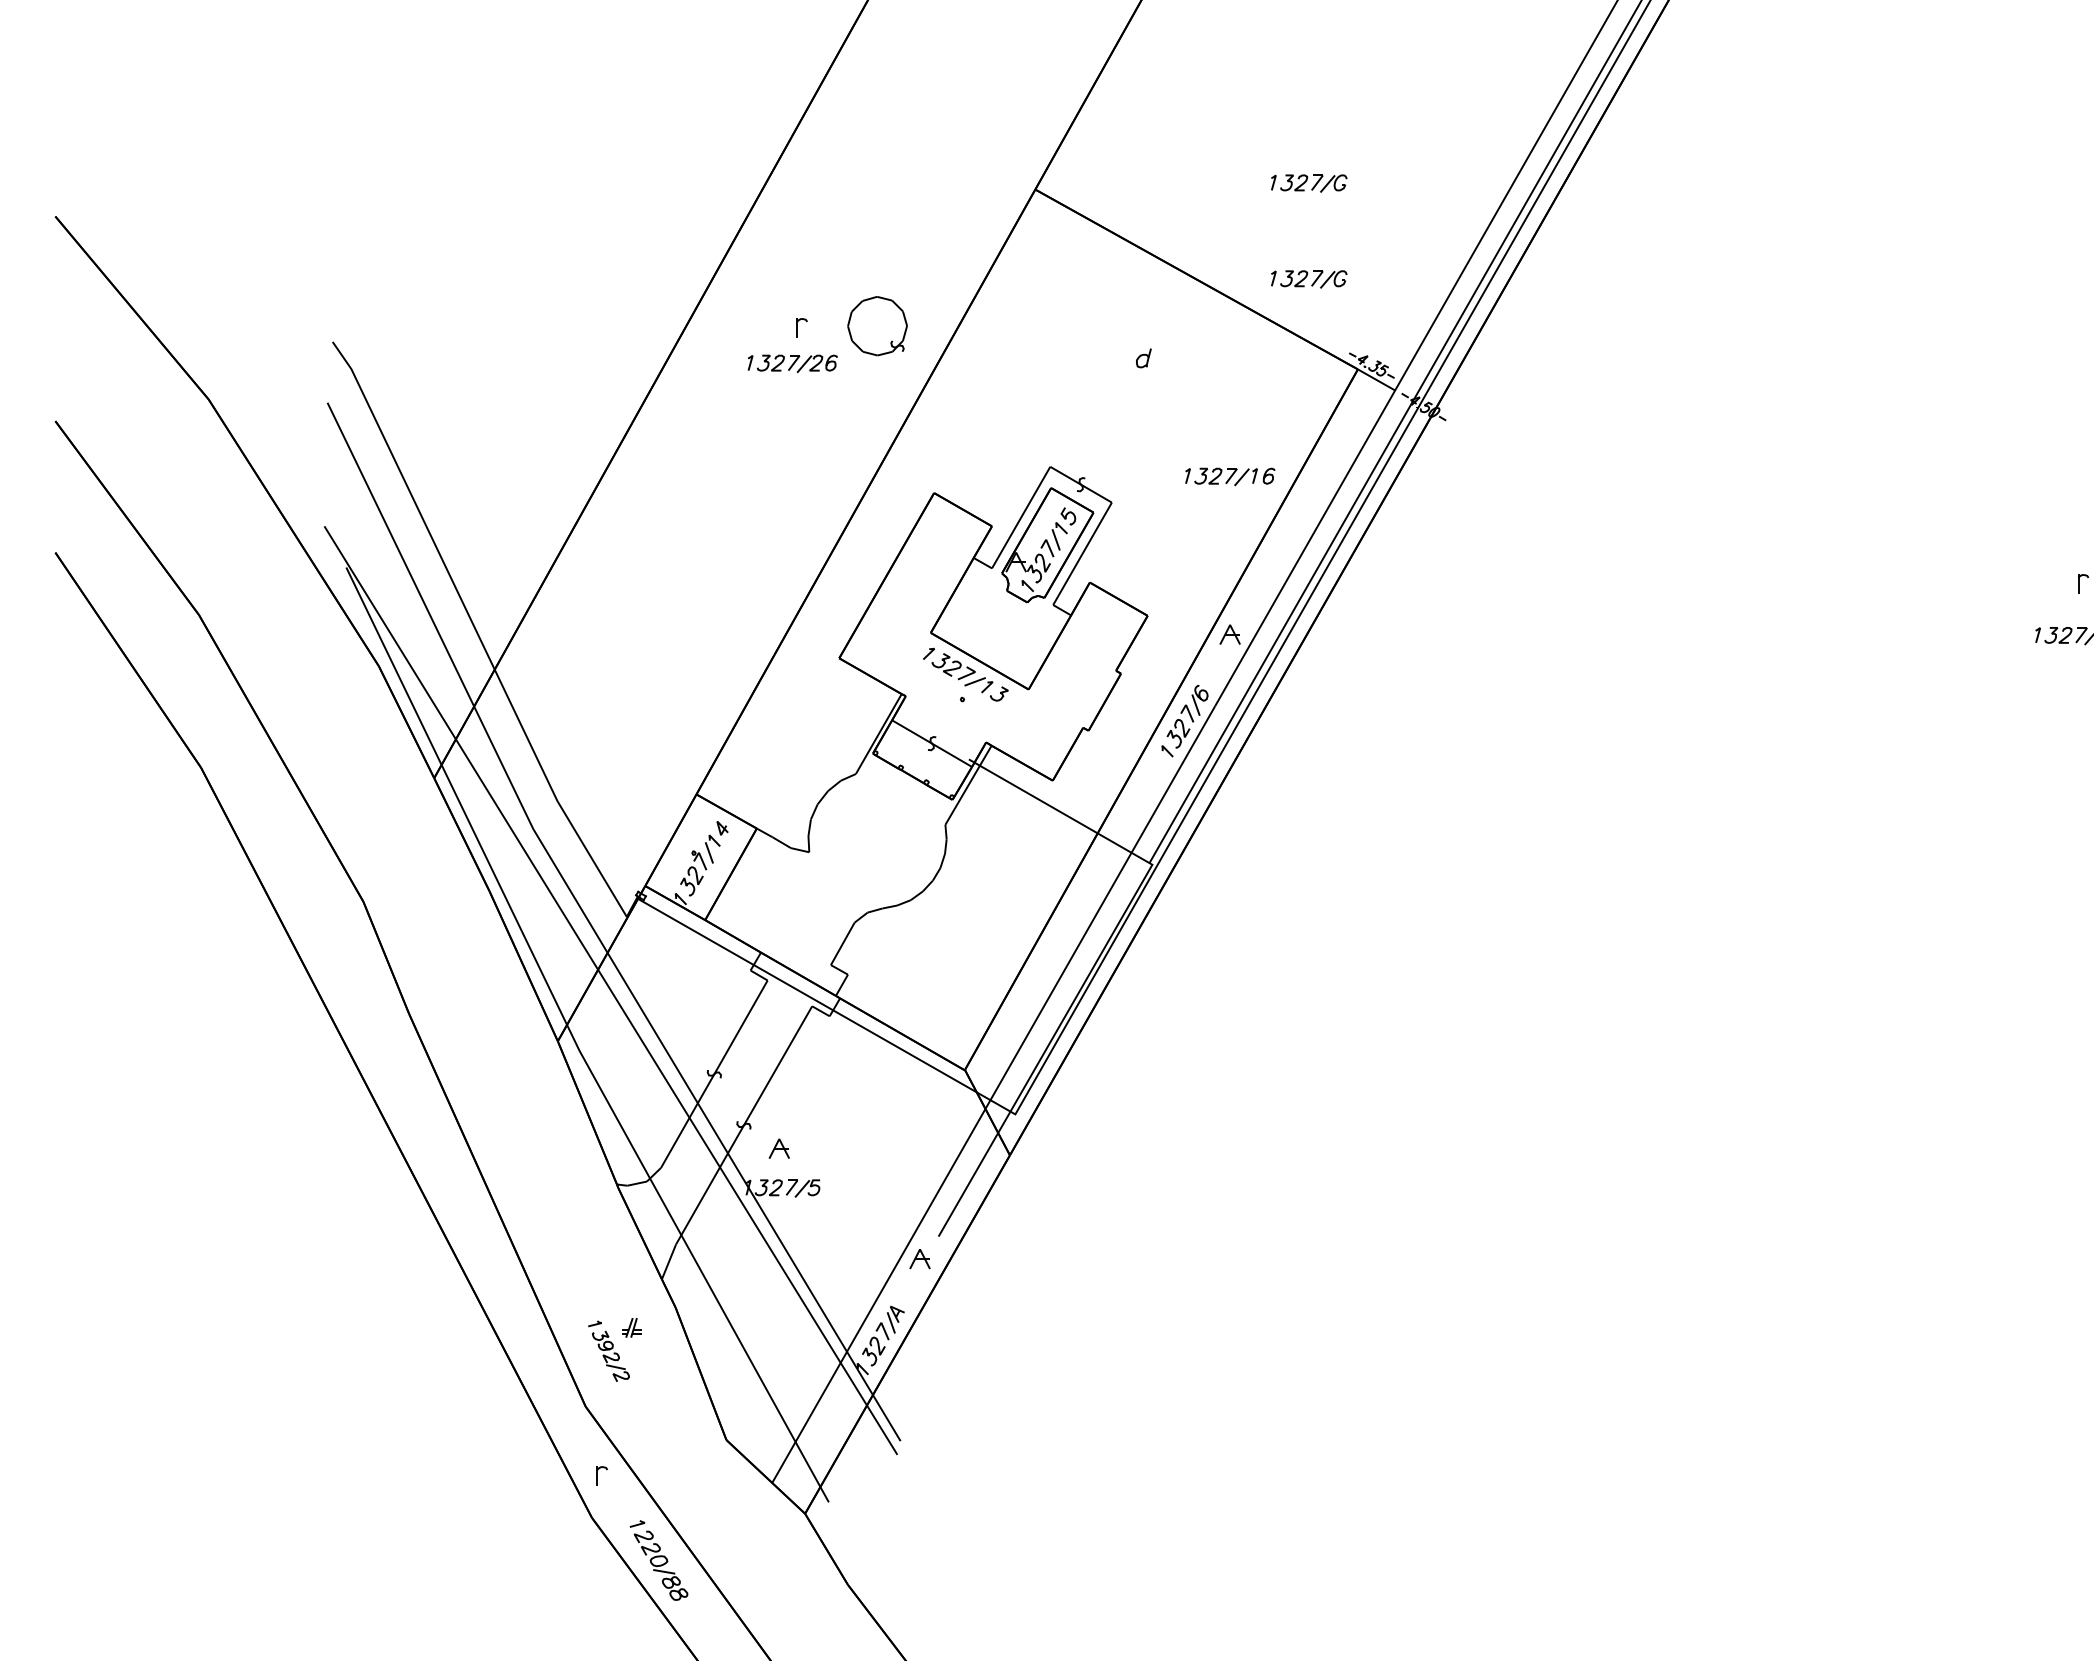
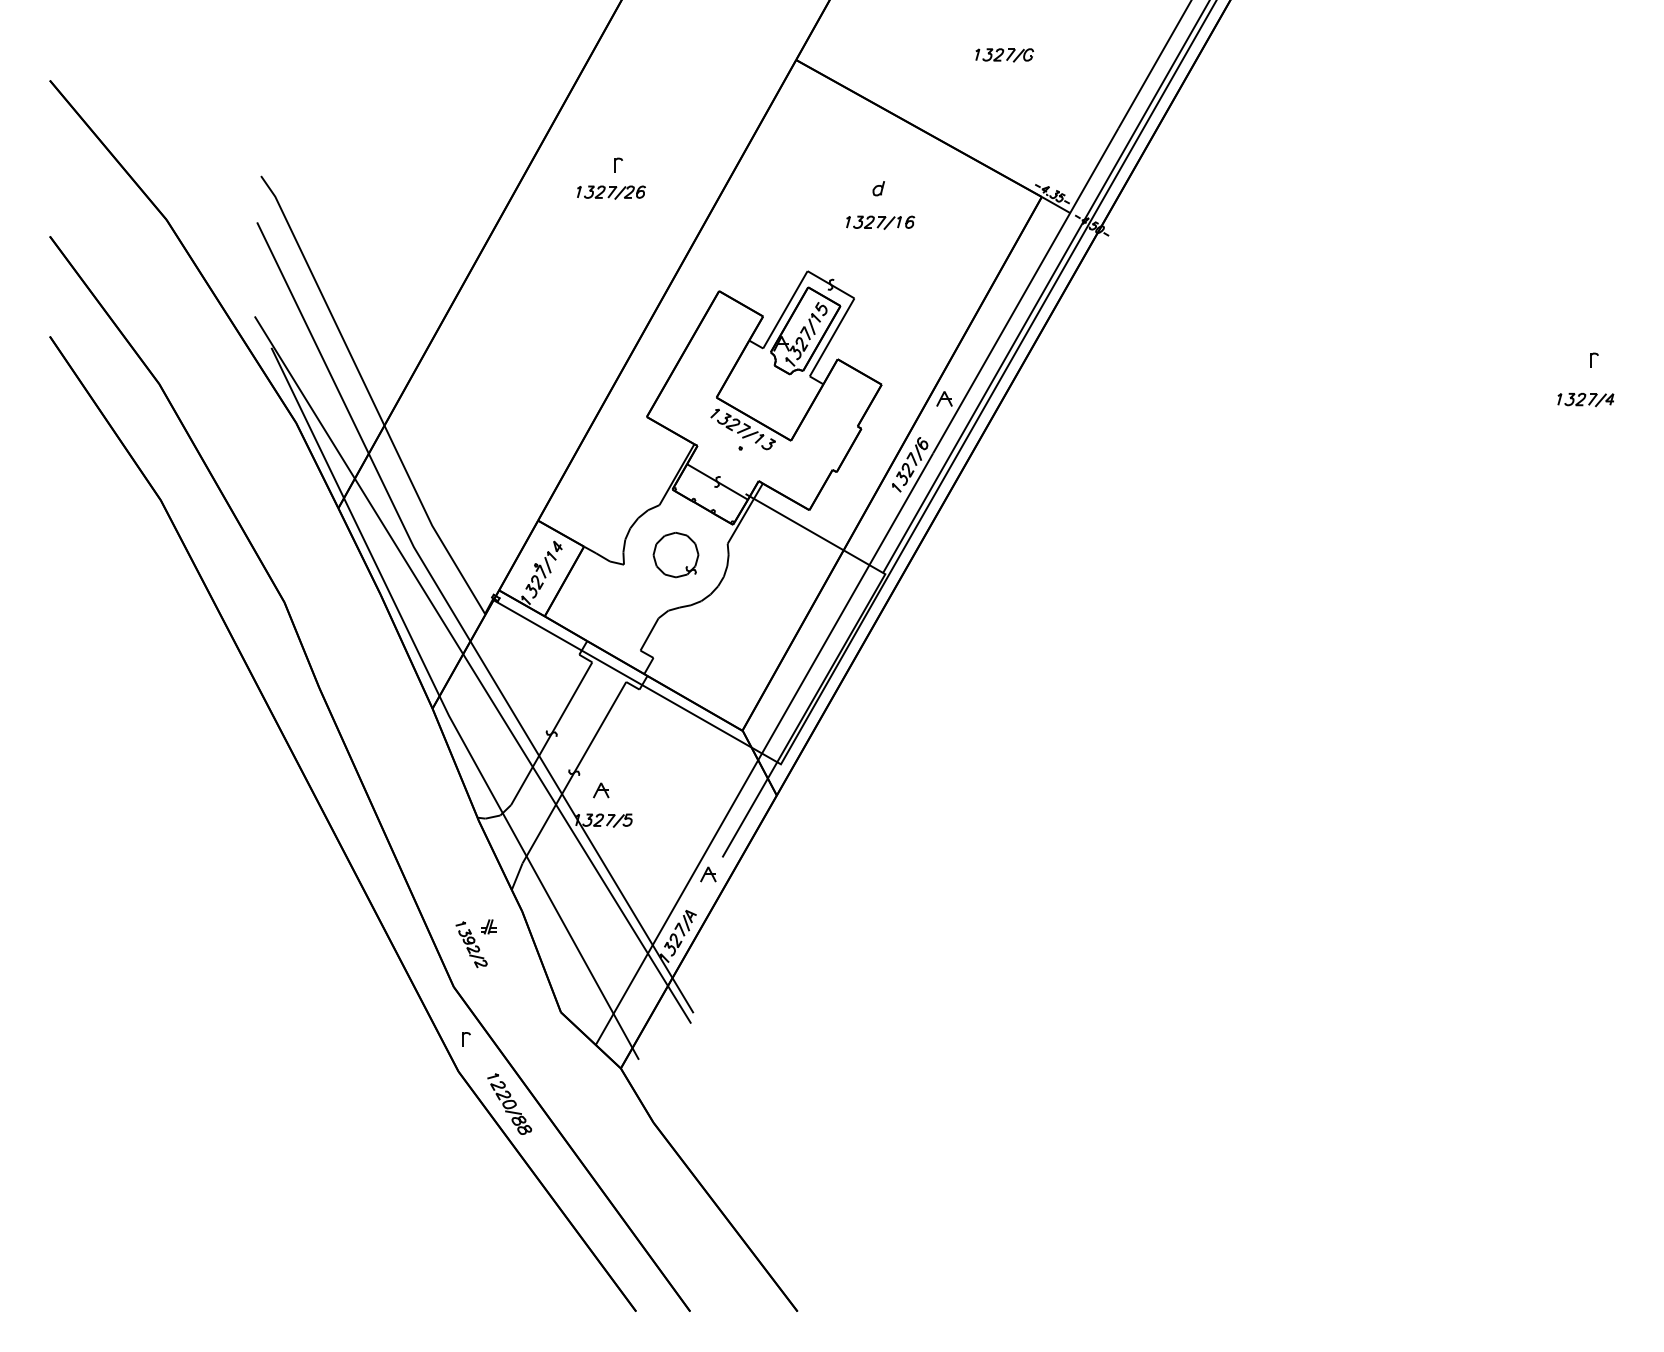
part: (1308, 279) -> (1004, 128), removed
part: (876, 326) -> (675, 555), moved
part: (1230, 476) -> (880, 222), moved

